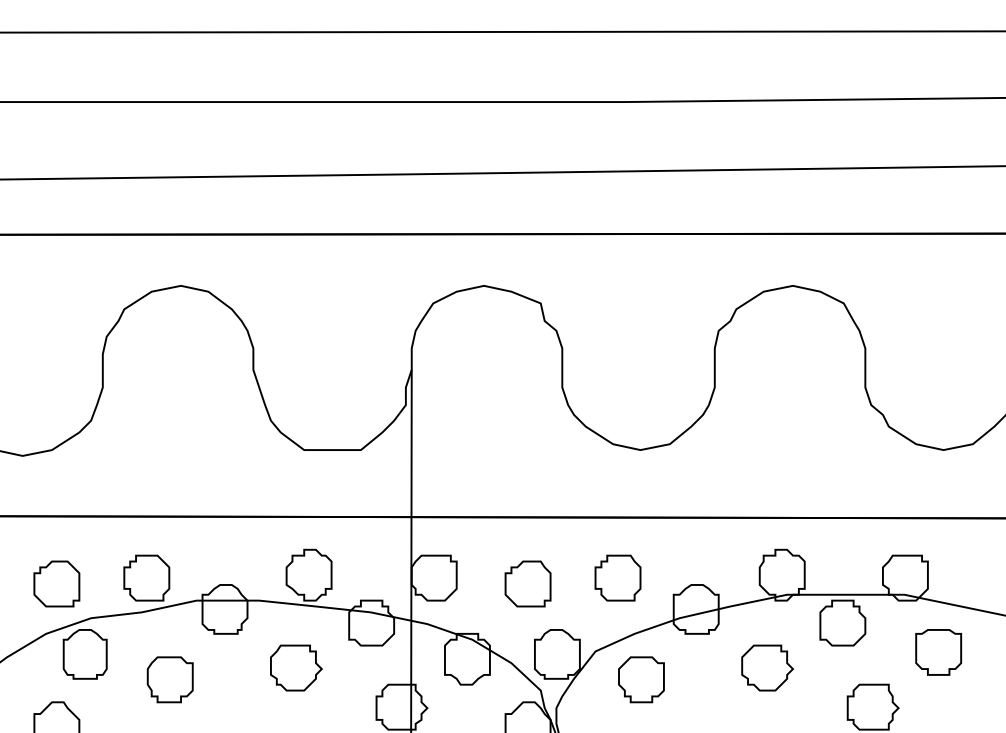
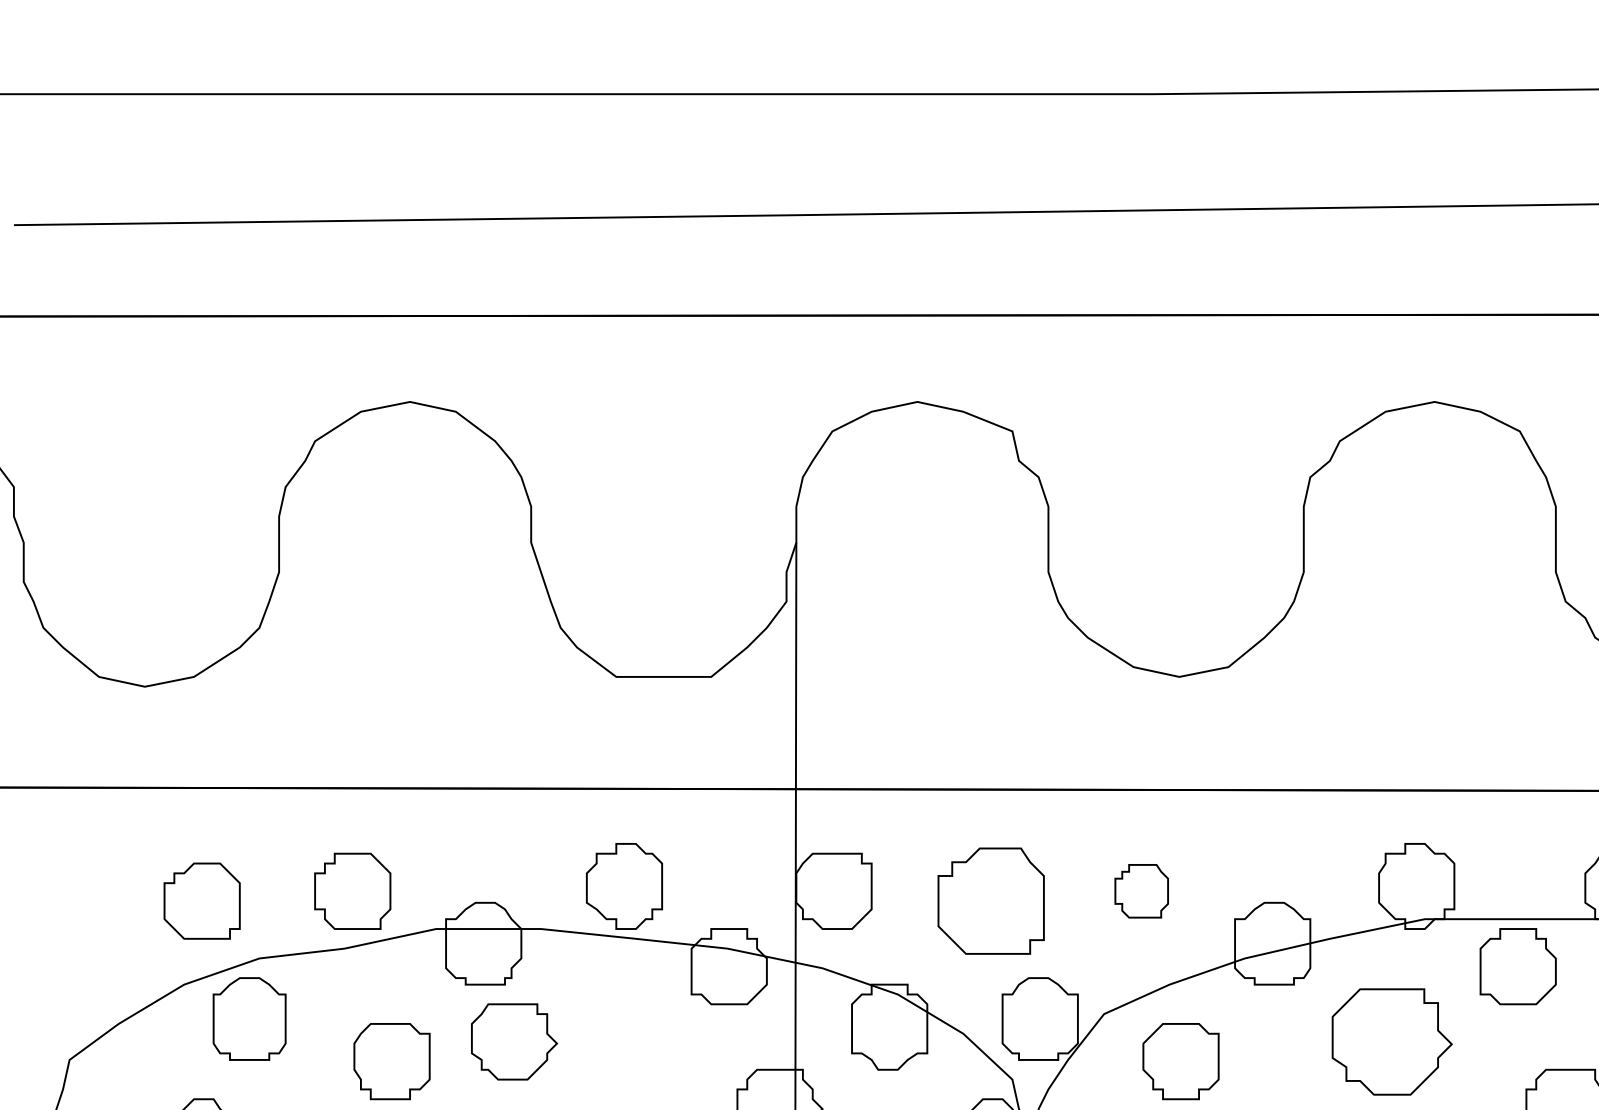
part: (617, 577) -> (1140, 890), size x0.7
part: (527, 583) -> (990, 900), size x1.4
part: (296, 667) -> (514, 1040), moved
part: (767, 667) -> (1392, 1040), size x1.4

